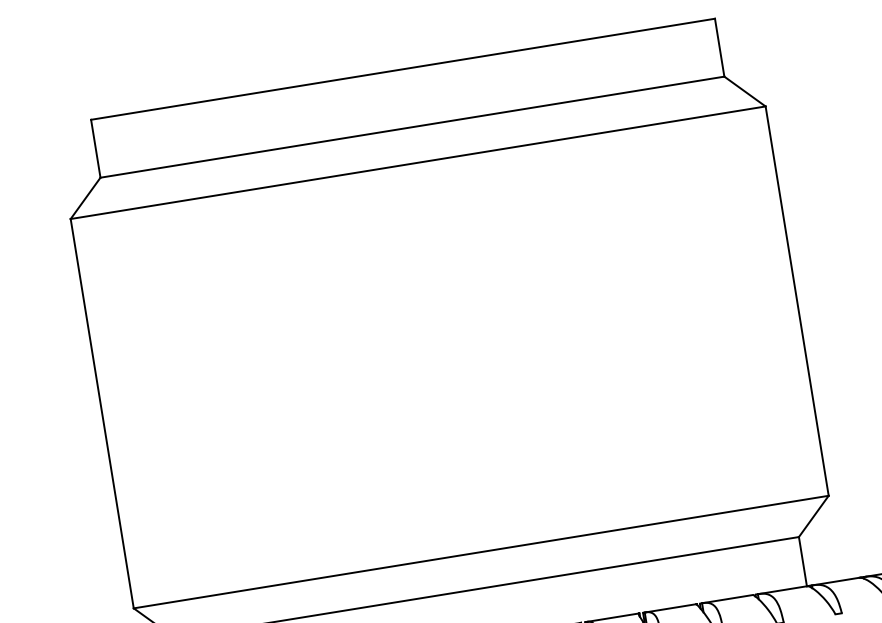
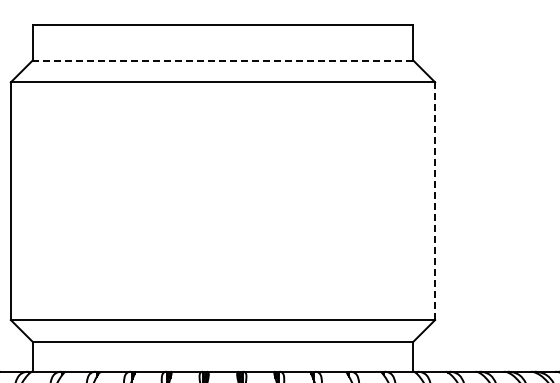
line: (411, 127) -> (222, 60), solid -> dashed
line: (797, 301) -> (435, 201), solid -> dashed

